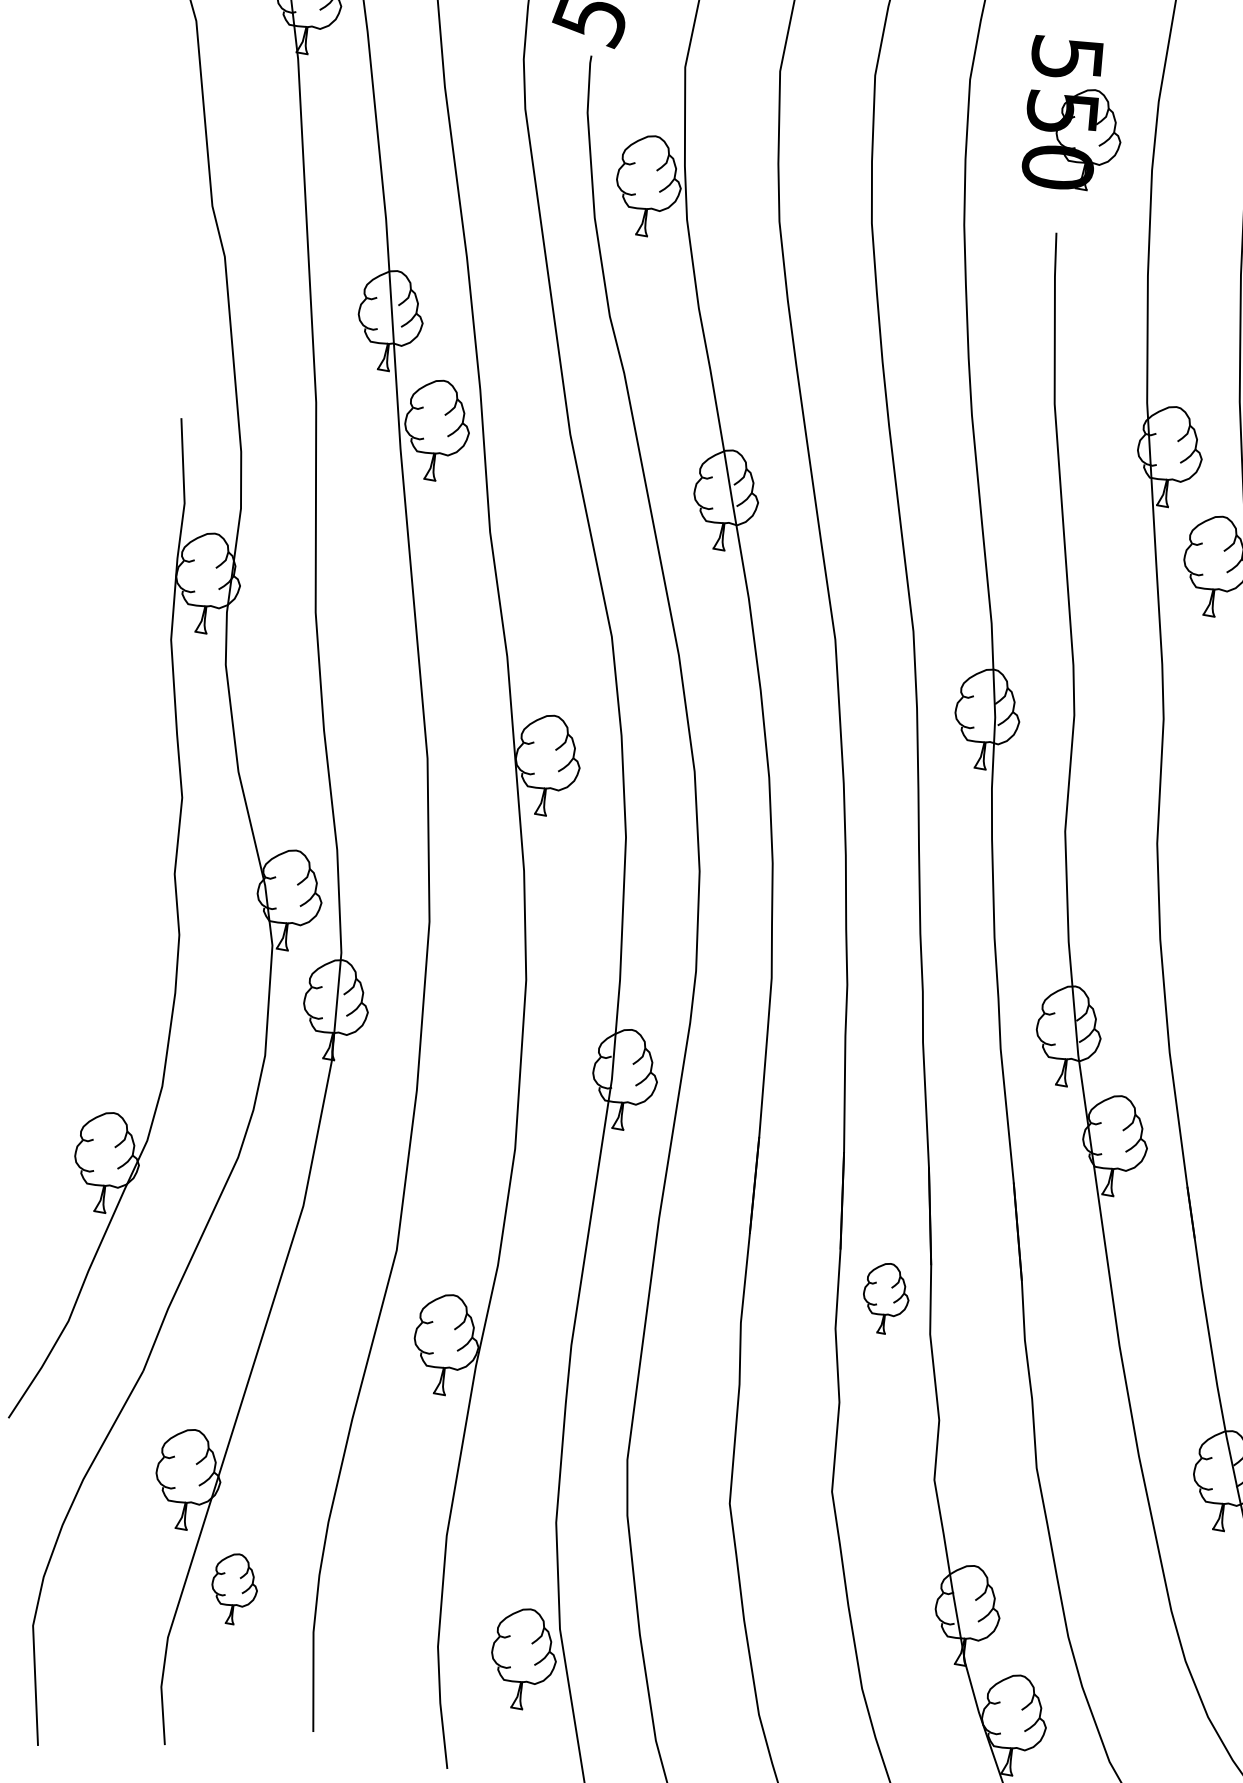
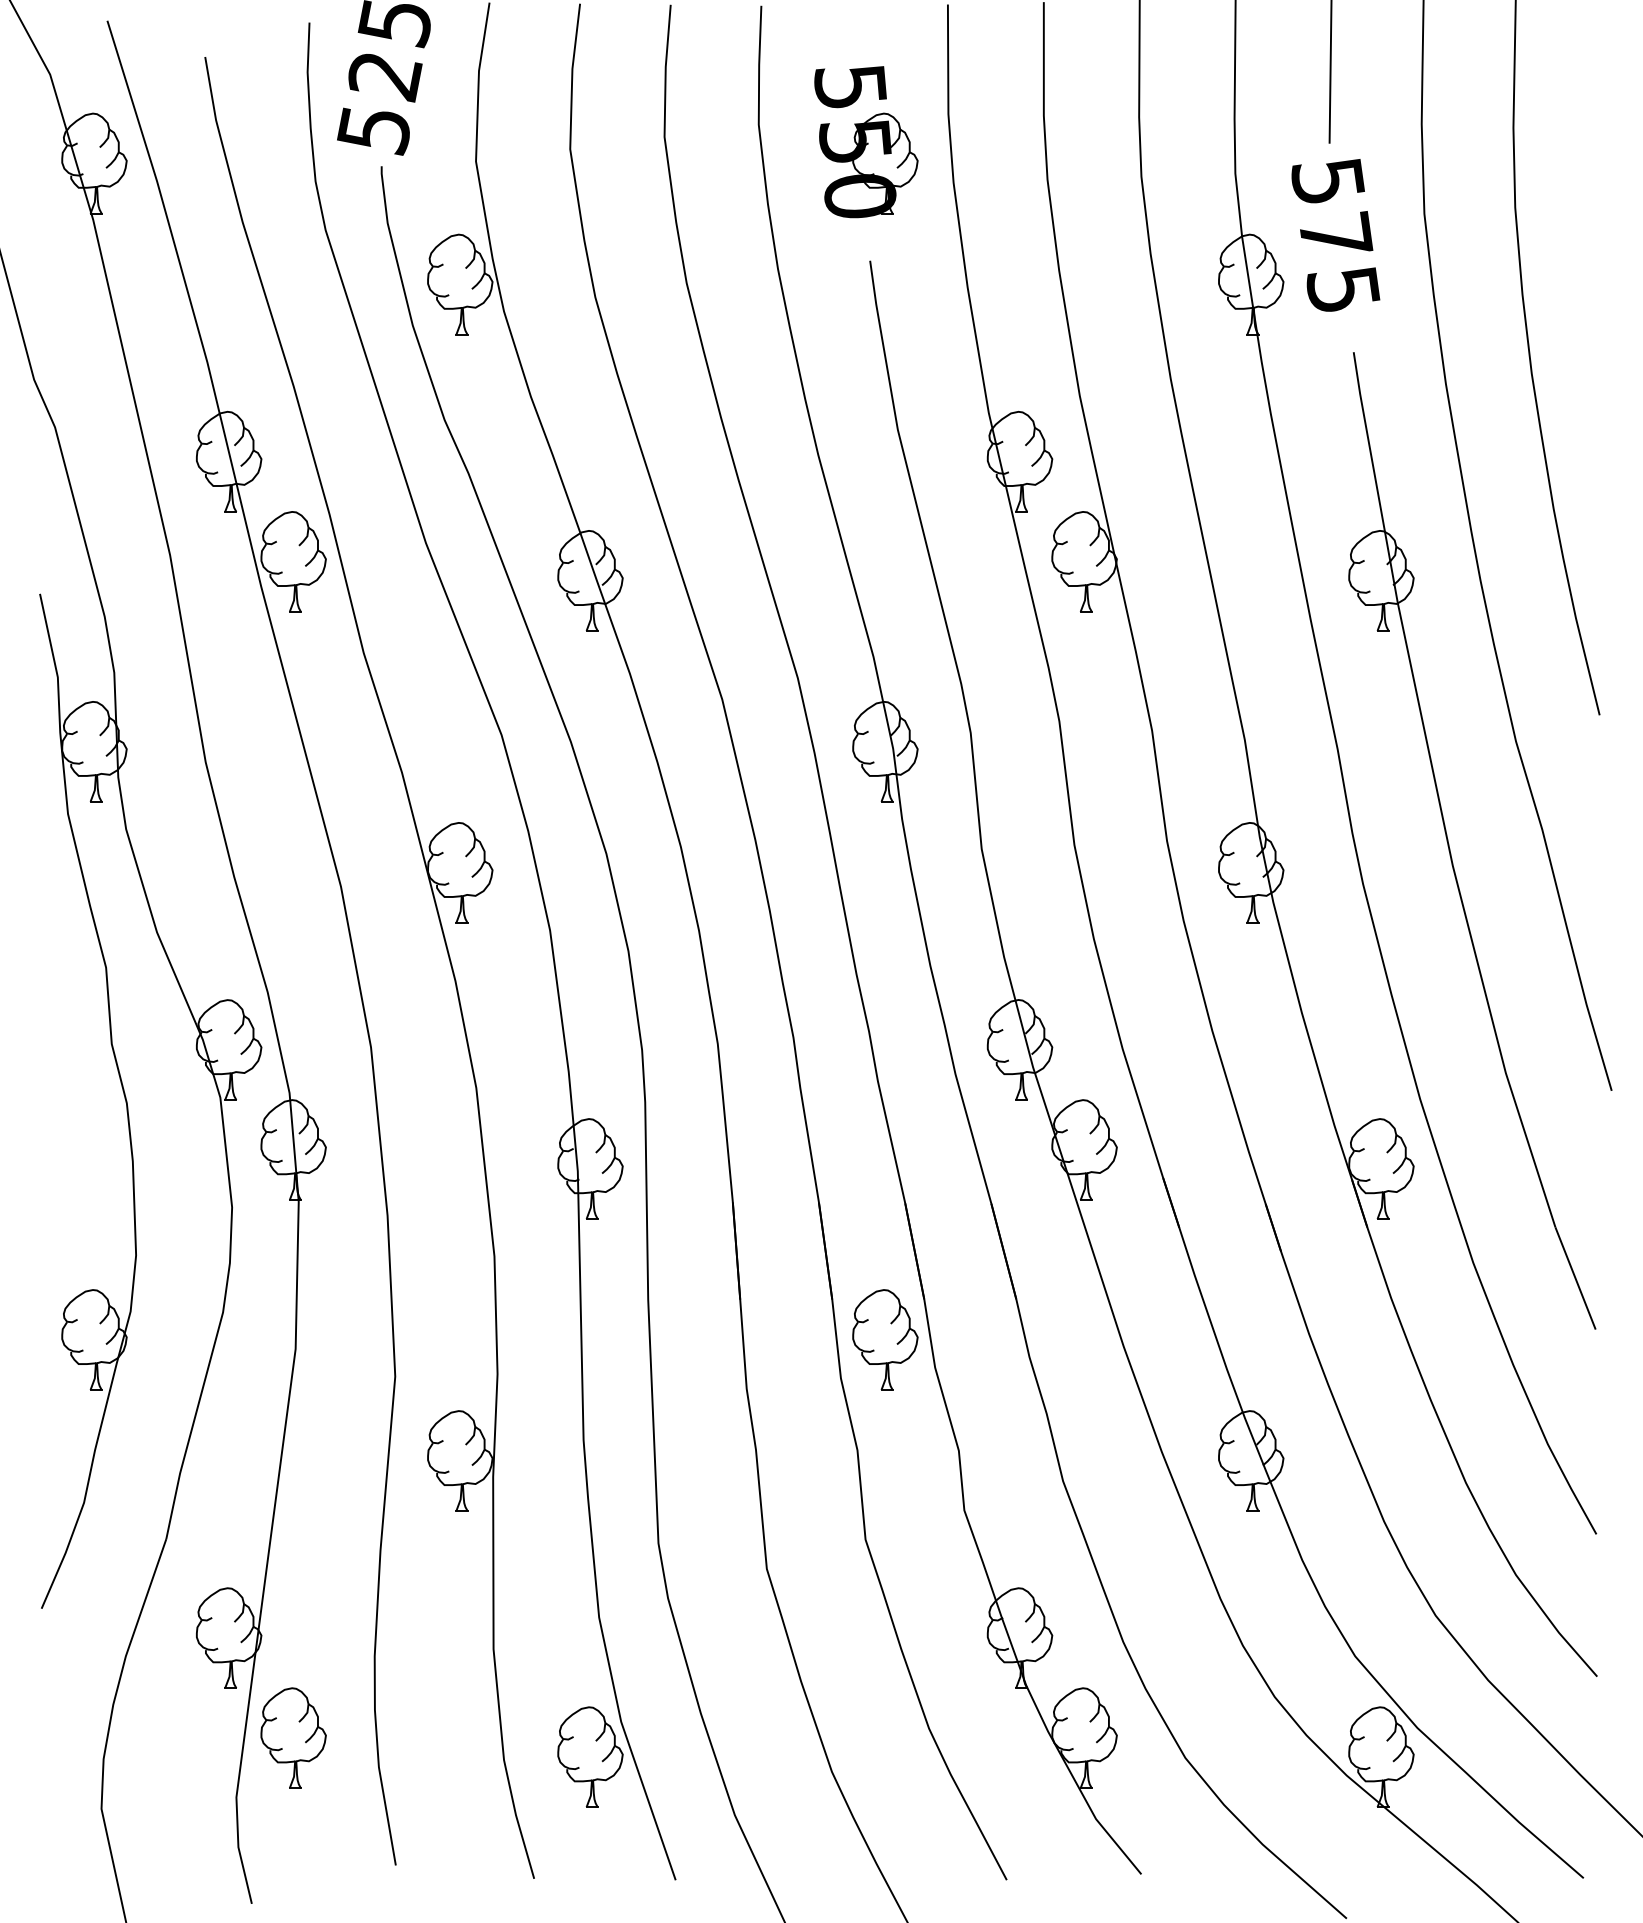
part: (886, 1298) -> (885, 1339), size x1.43
part: (234, 1588) -> (293, 1737), size x1.43

